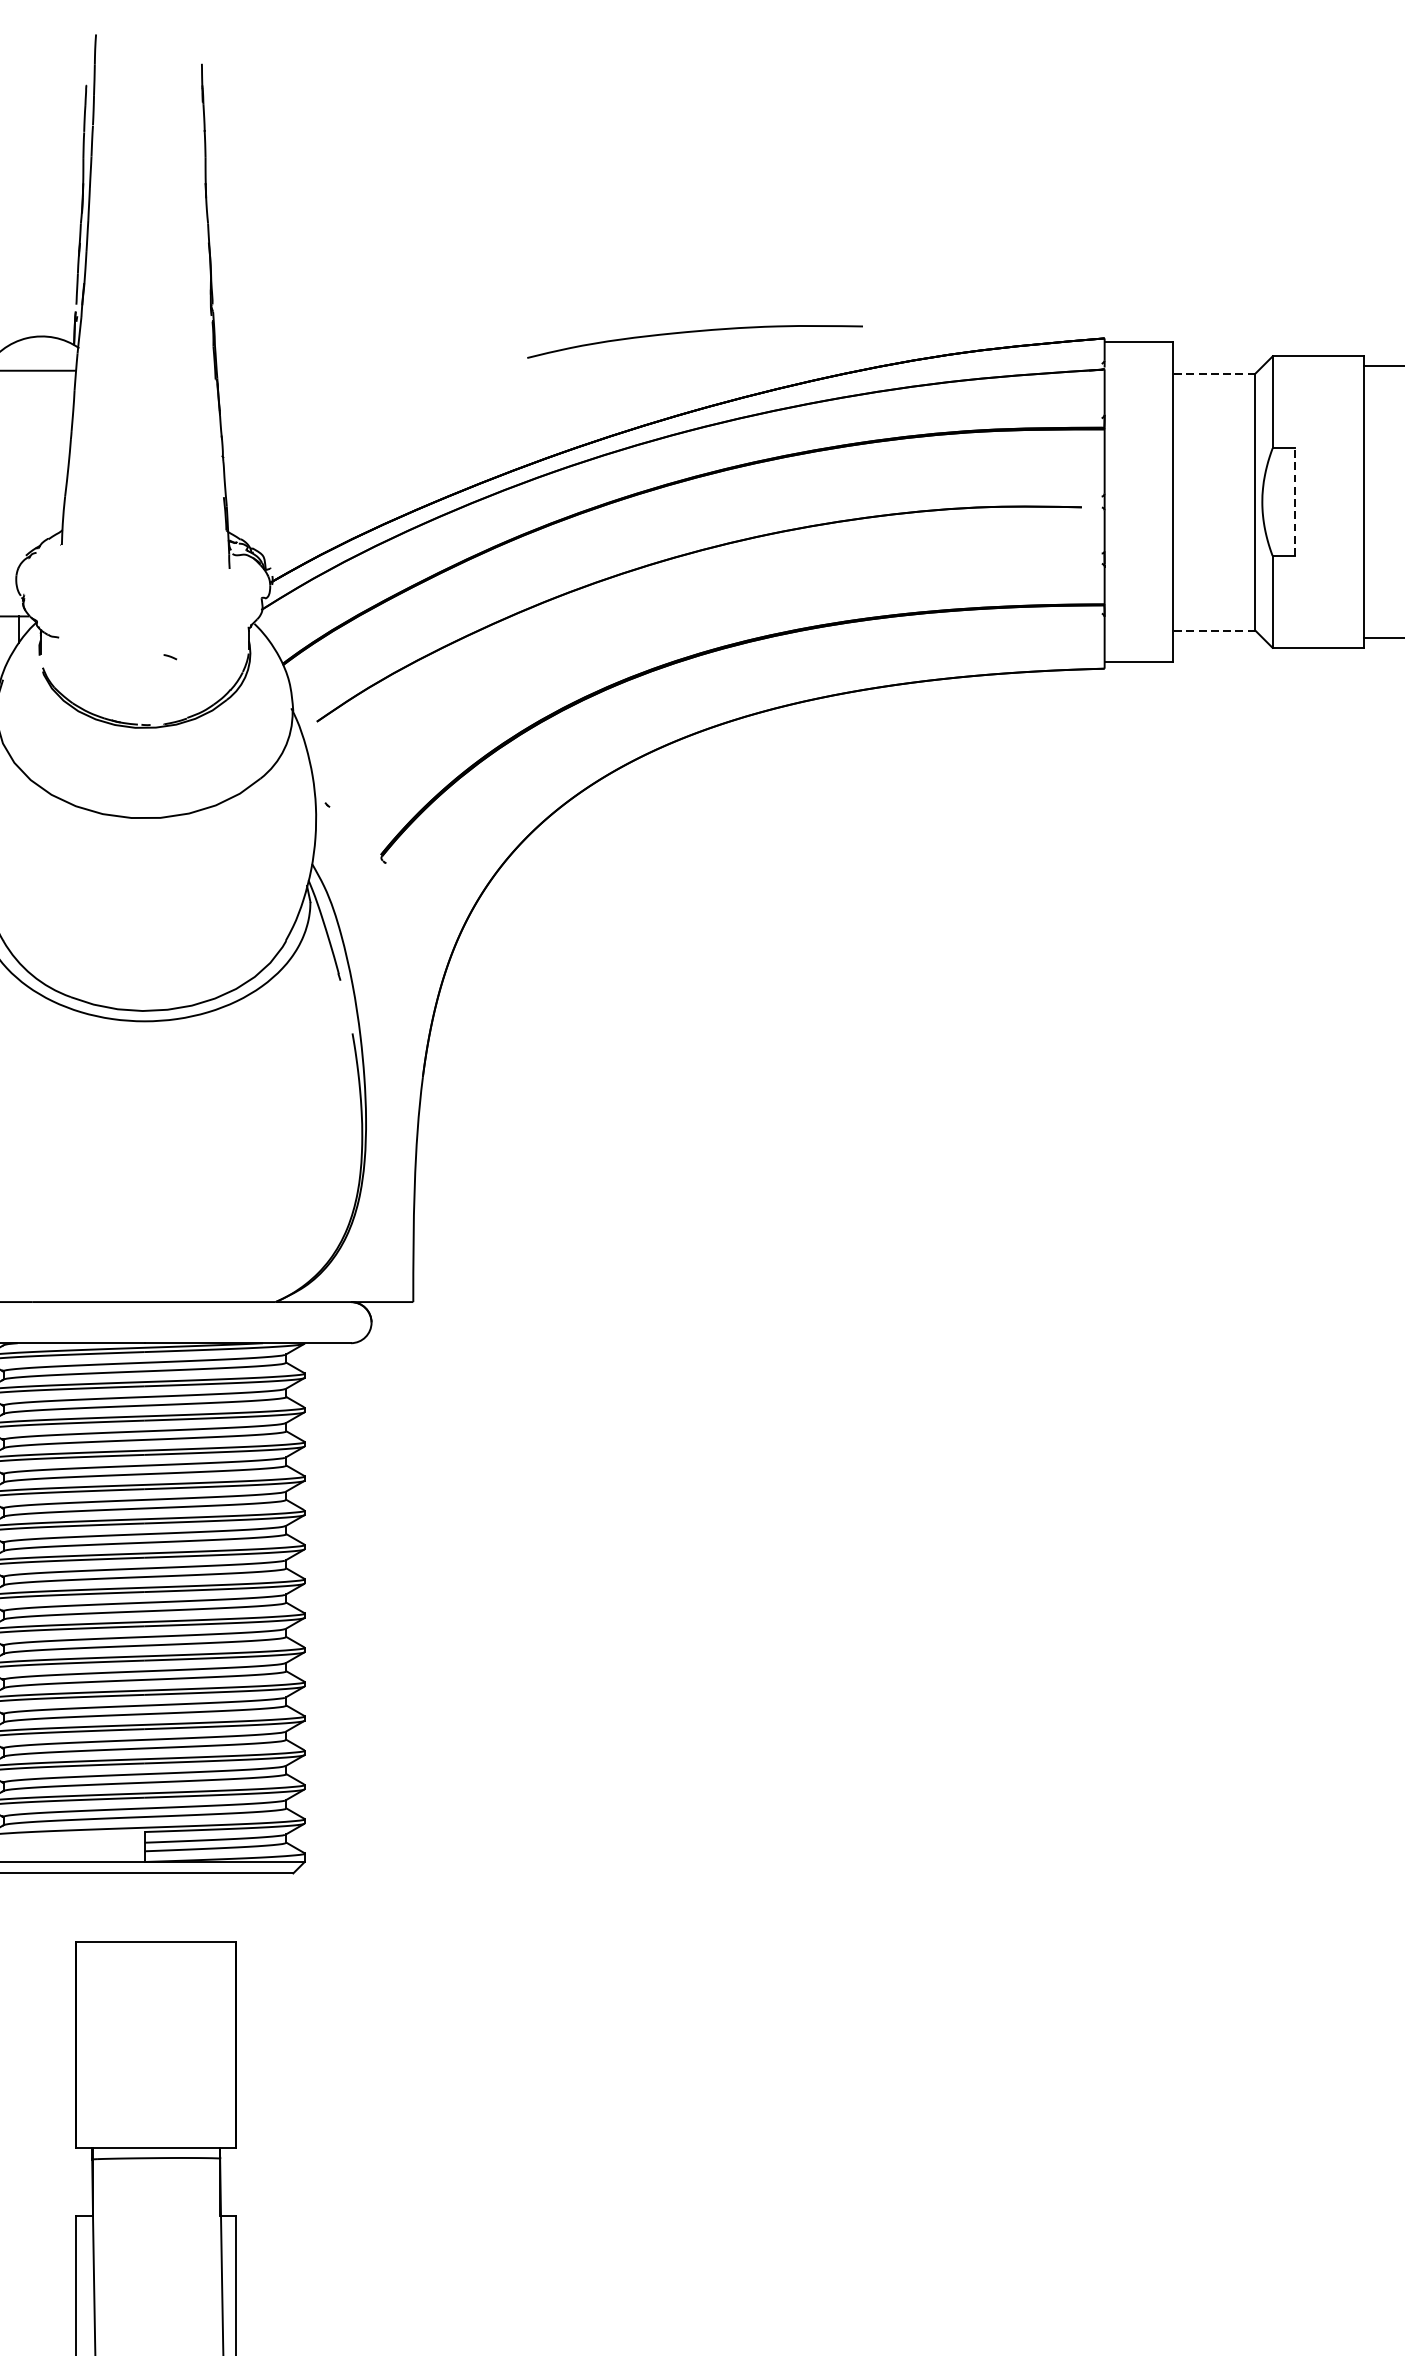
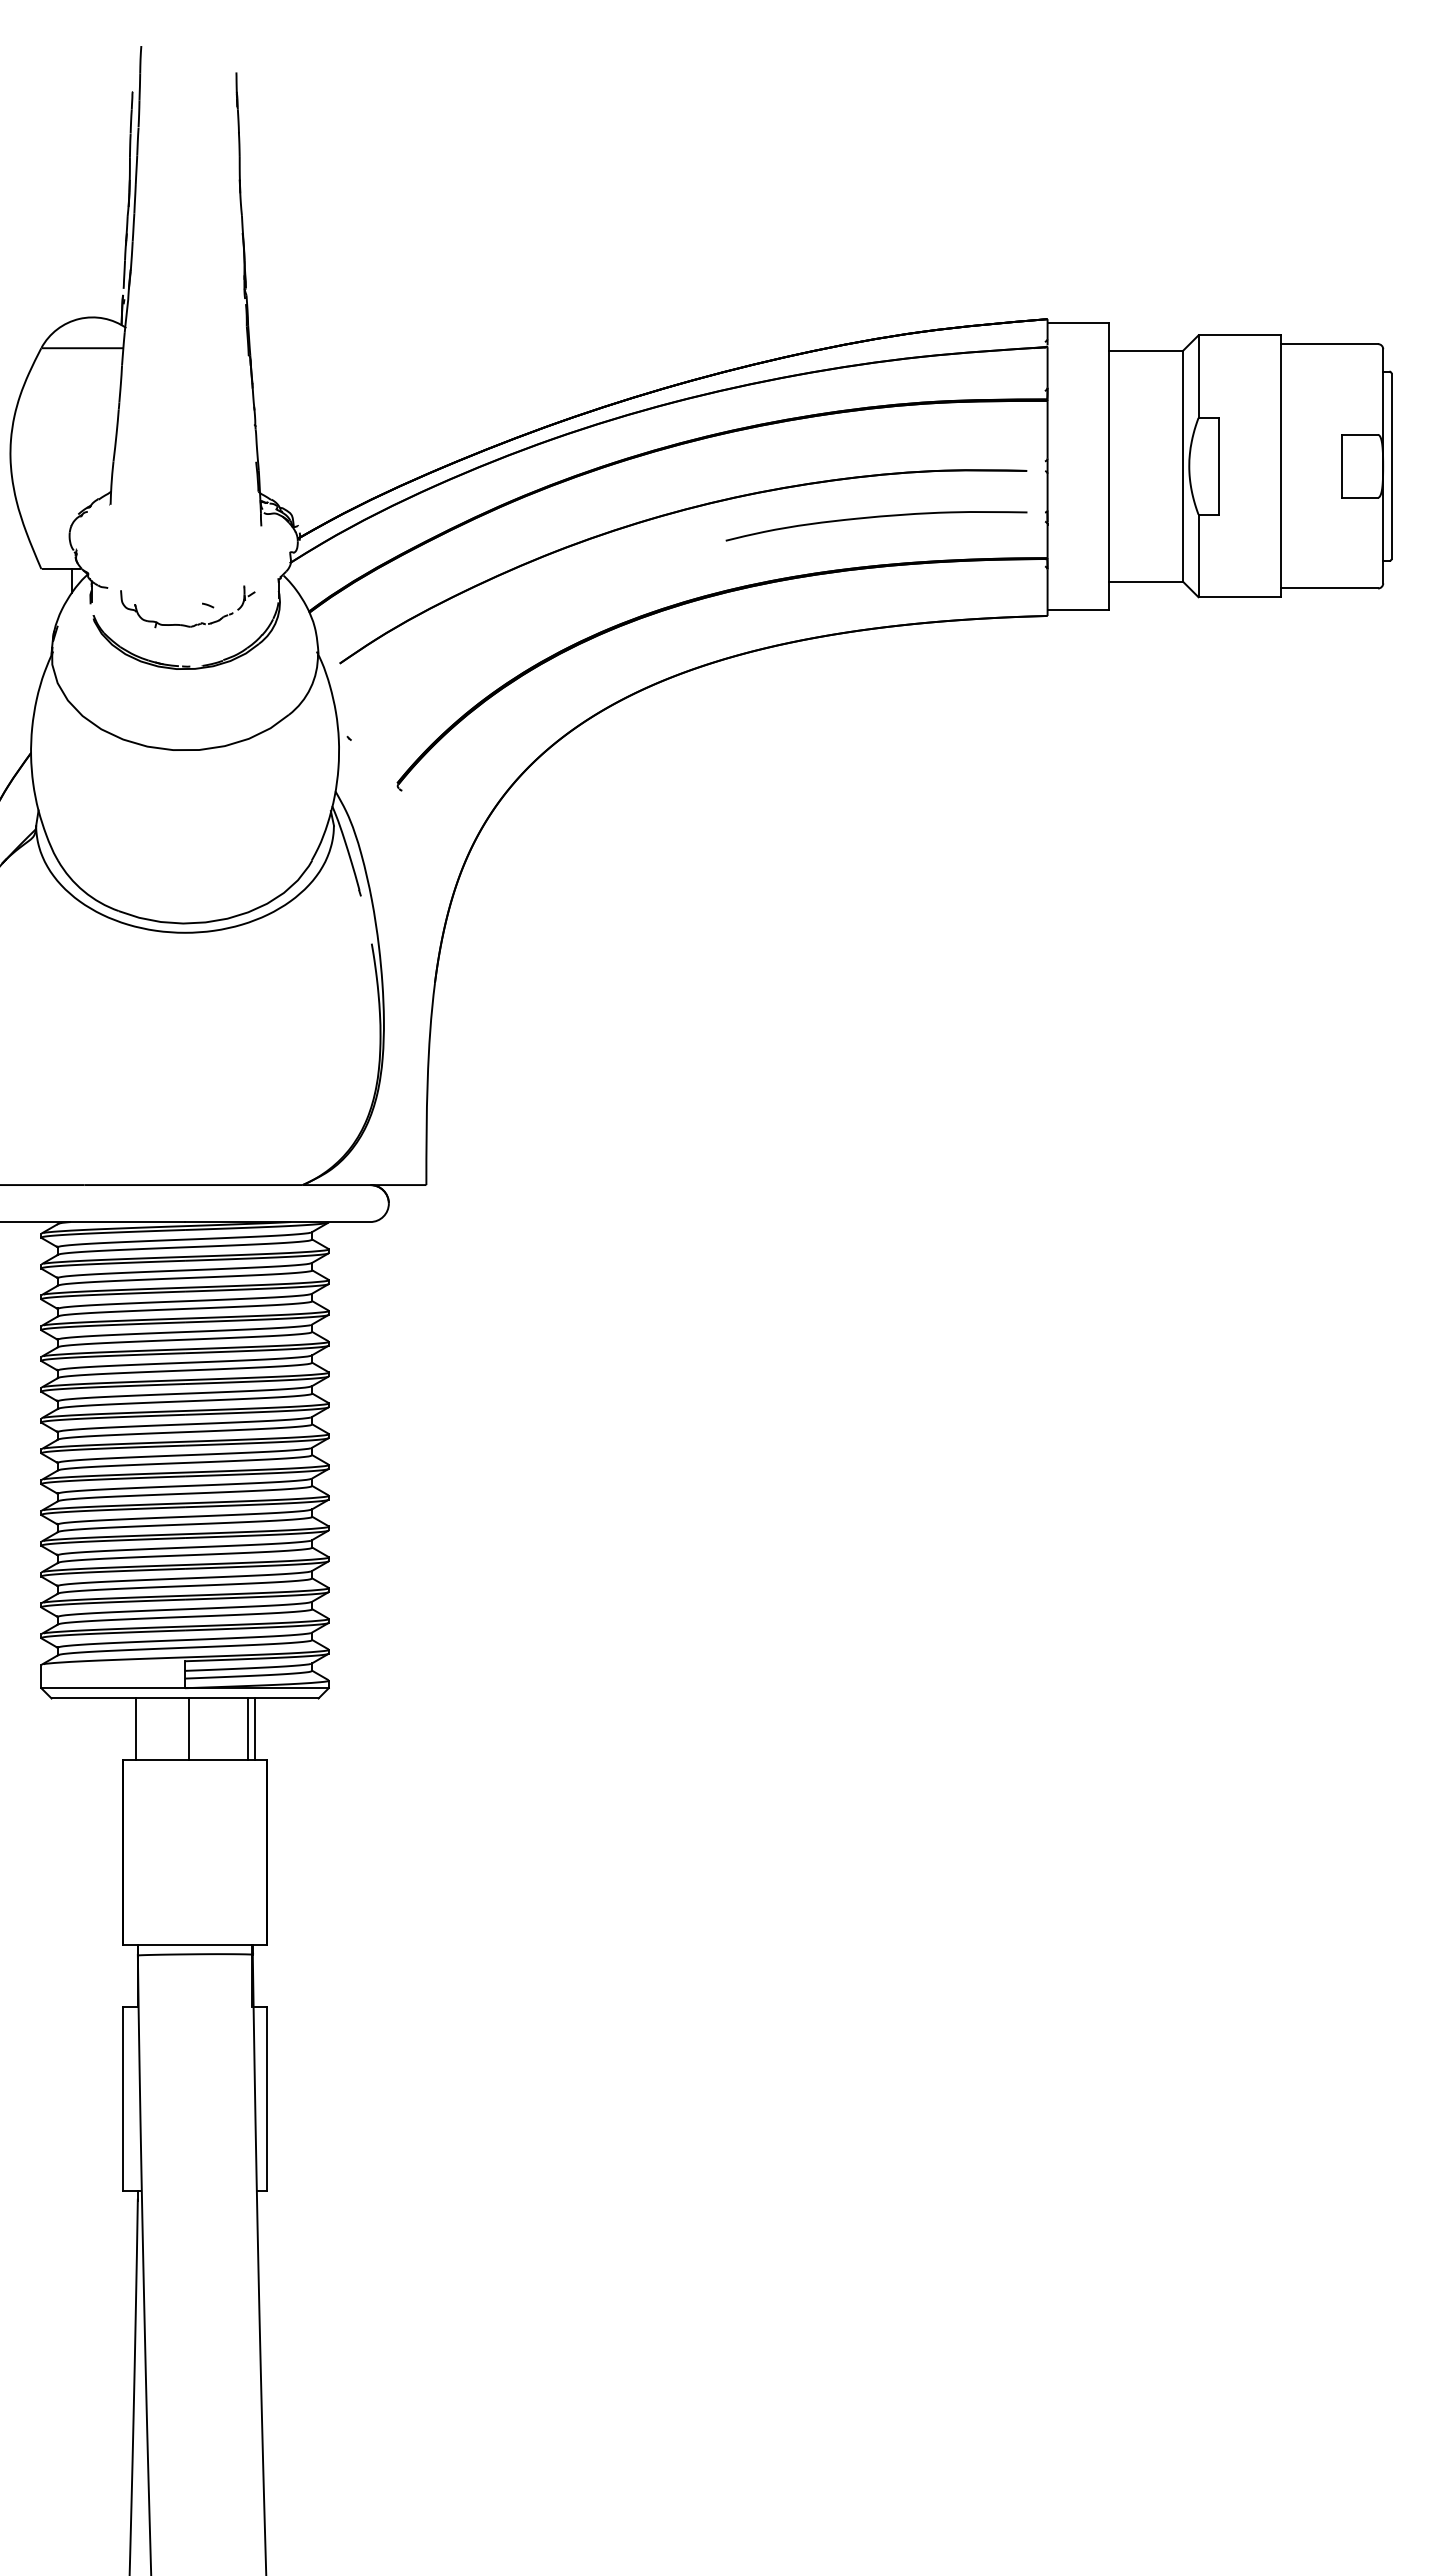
curve: (690, 333) -> (872, 518), moved
line: (1214, 373) -> (1146, 350), dashed -> solid
line: (1295, 501) -> (1219, 465), dashed -> solid
line: (1214, 630) -> (1146, 581), dashed -> solid
part: (144, 678) -> (184, 624), added
line: (89, 1907) -> (135, 1729), added
line: (149, 1907) -> (189, 1729), added
line: (215, 1907) -> (248, 1729), added
line: (222, 1907) -> (254, 1729), added

